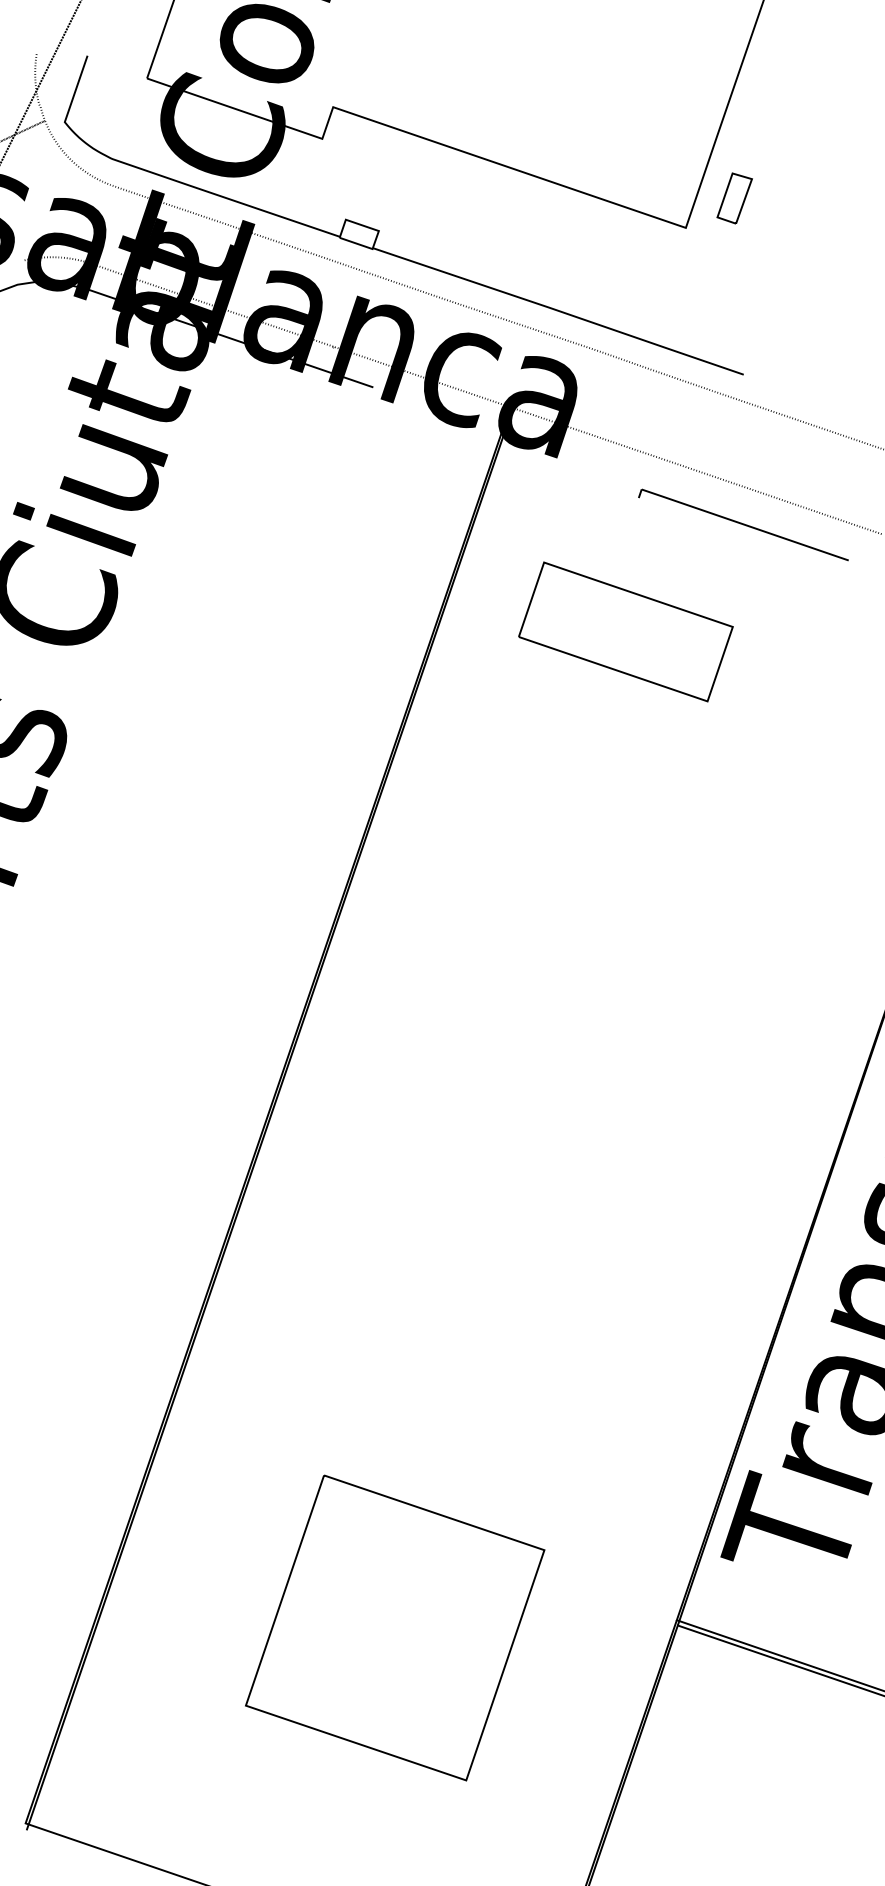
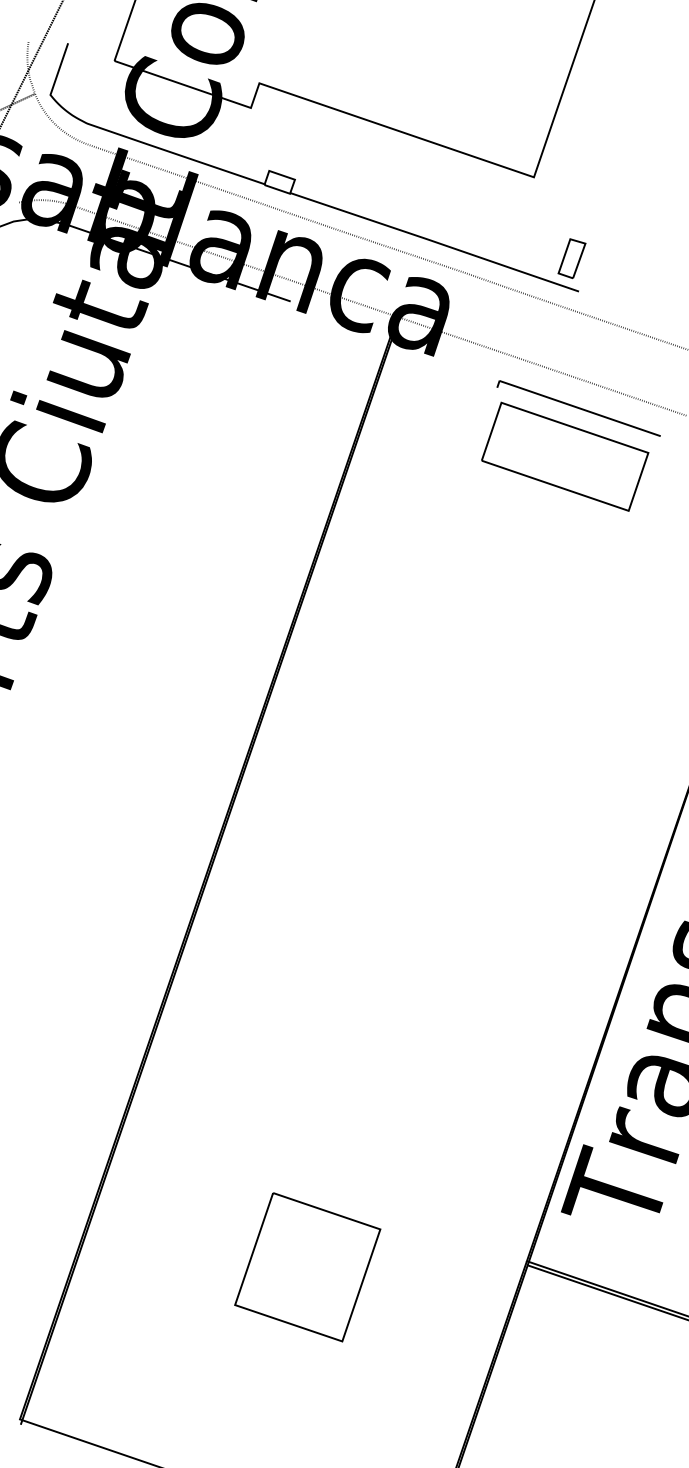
part: (734, 198) -> (571, 258), moved
part: (625, 631) -> (564, 456), moved
part: (395, 1627) -> (307, 1266), size x0.62

